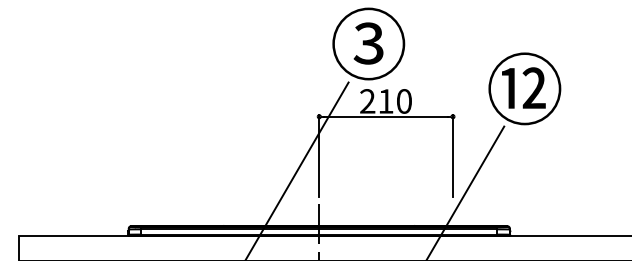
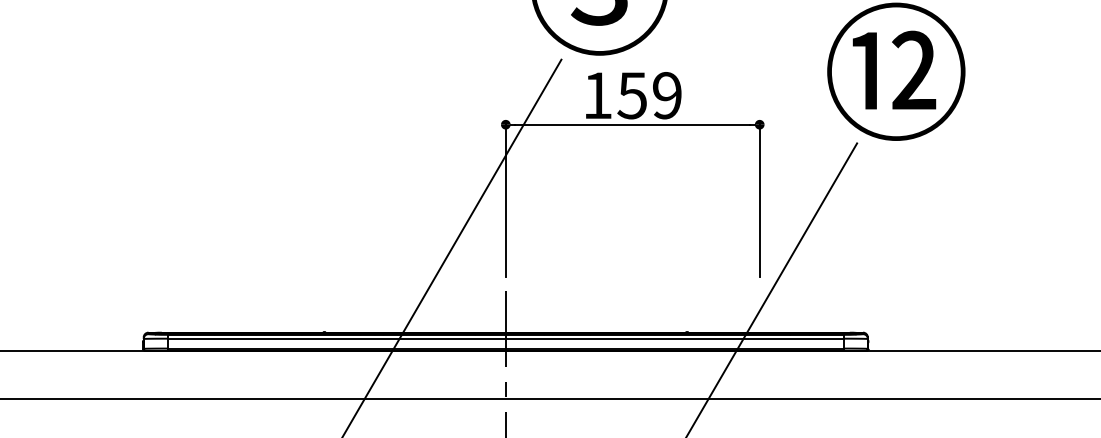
text: (385, 101) -> (631, 95), 210 -> 159

